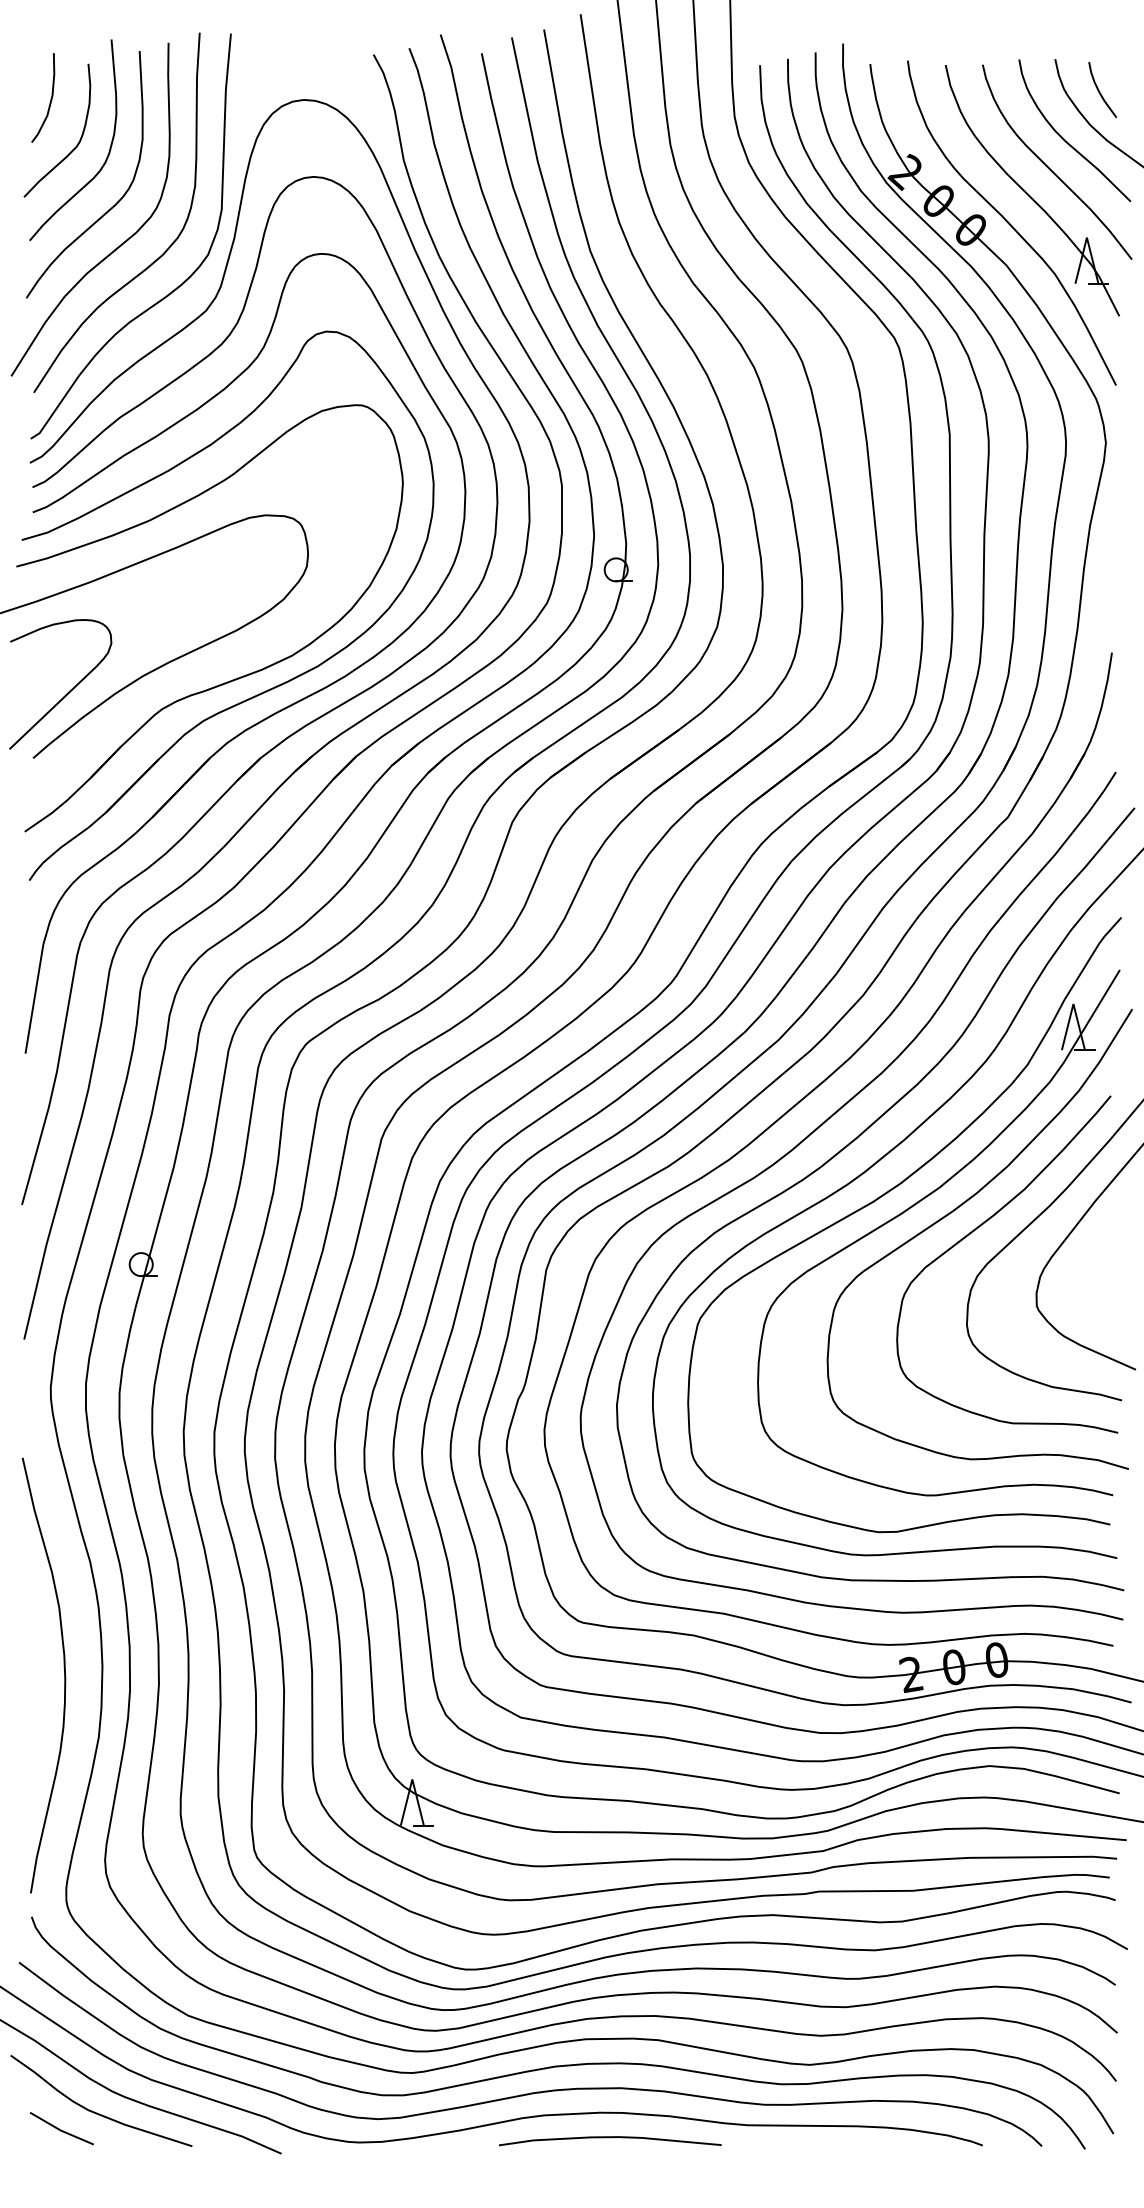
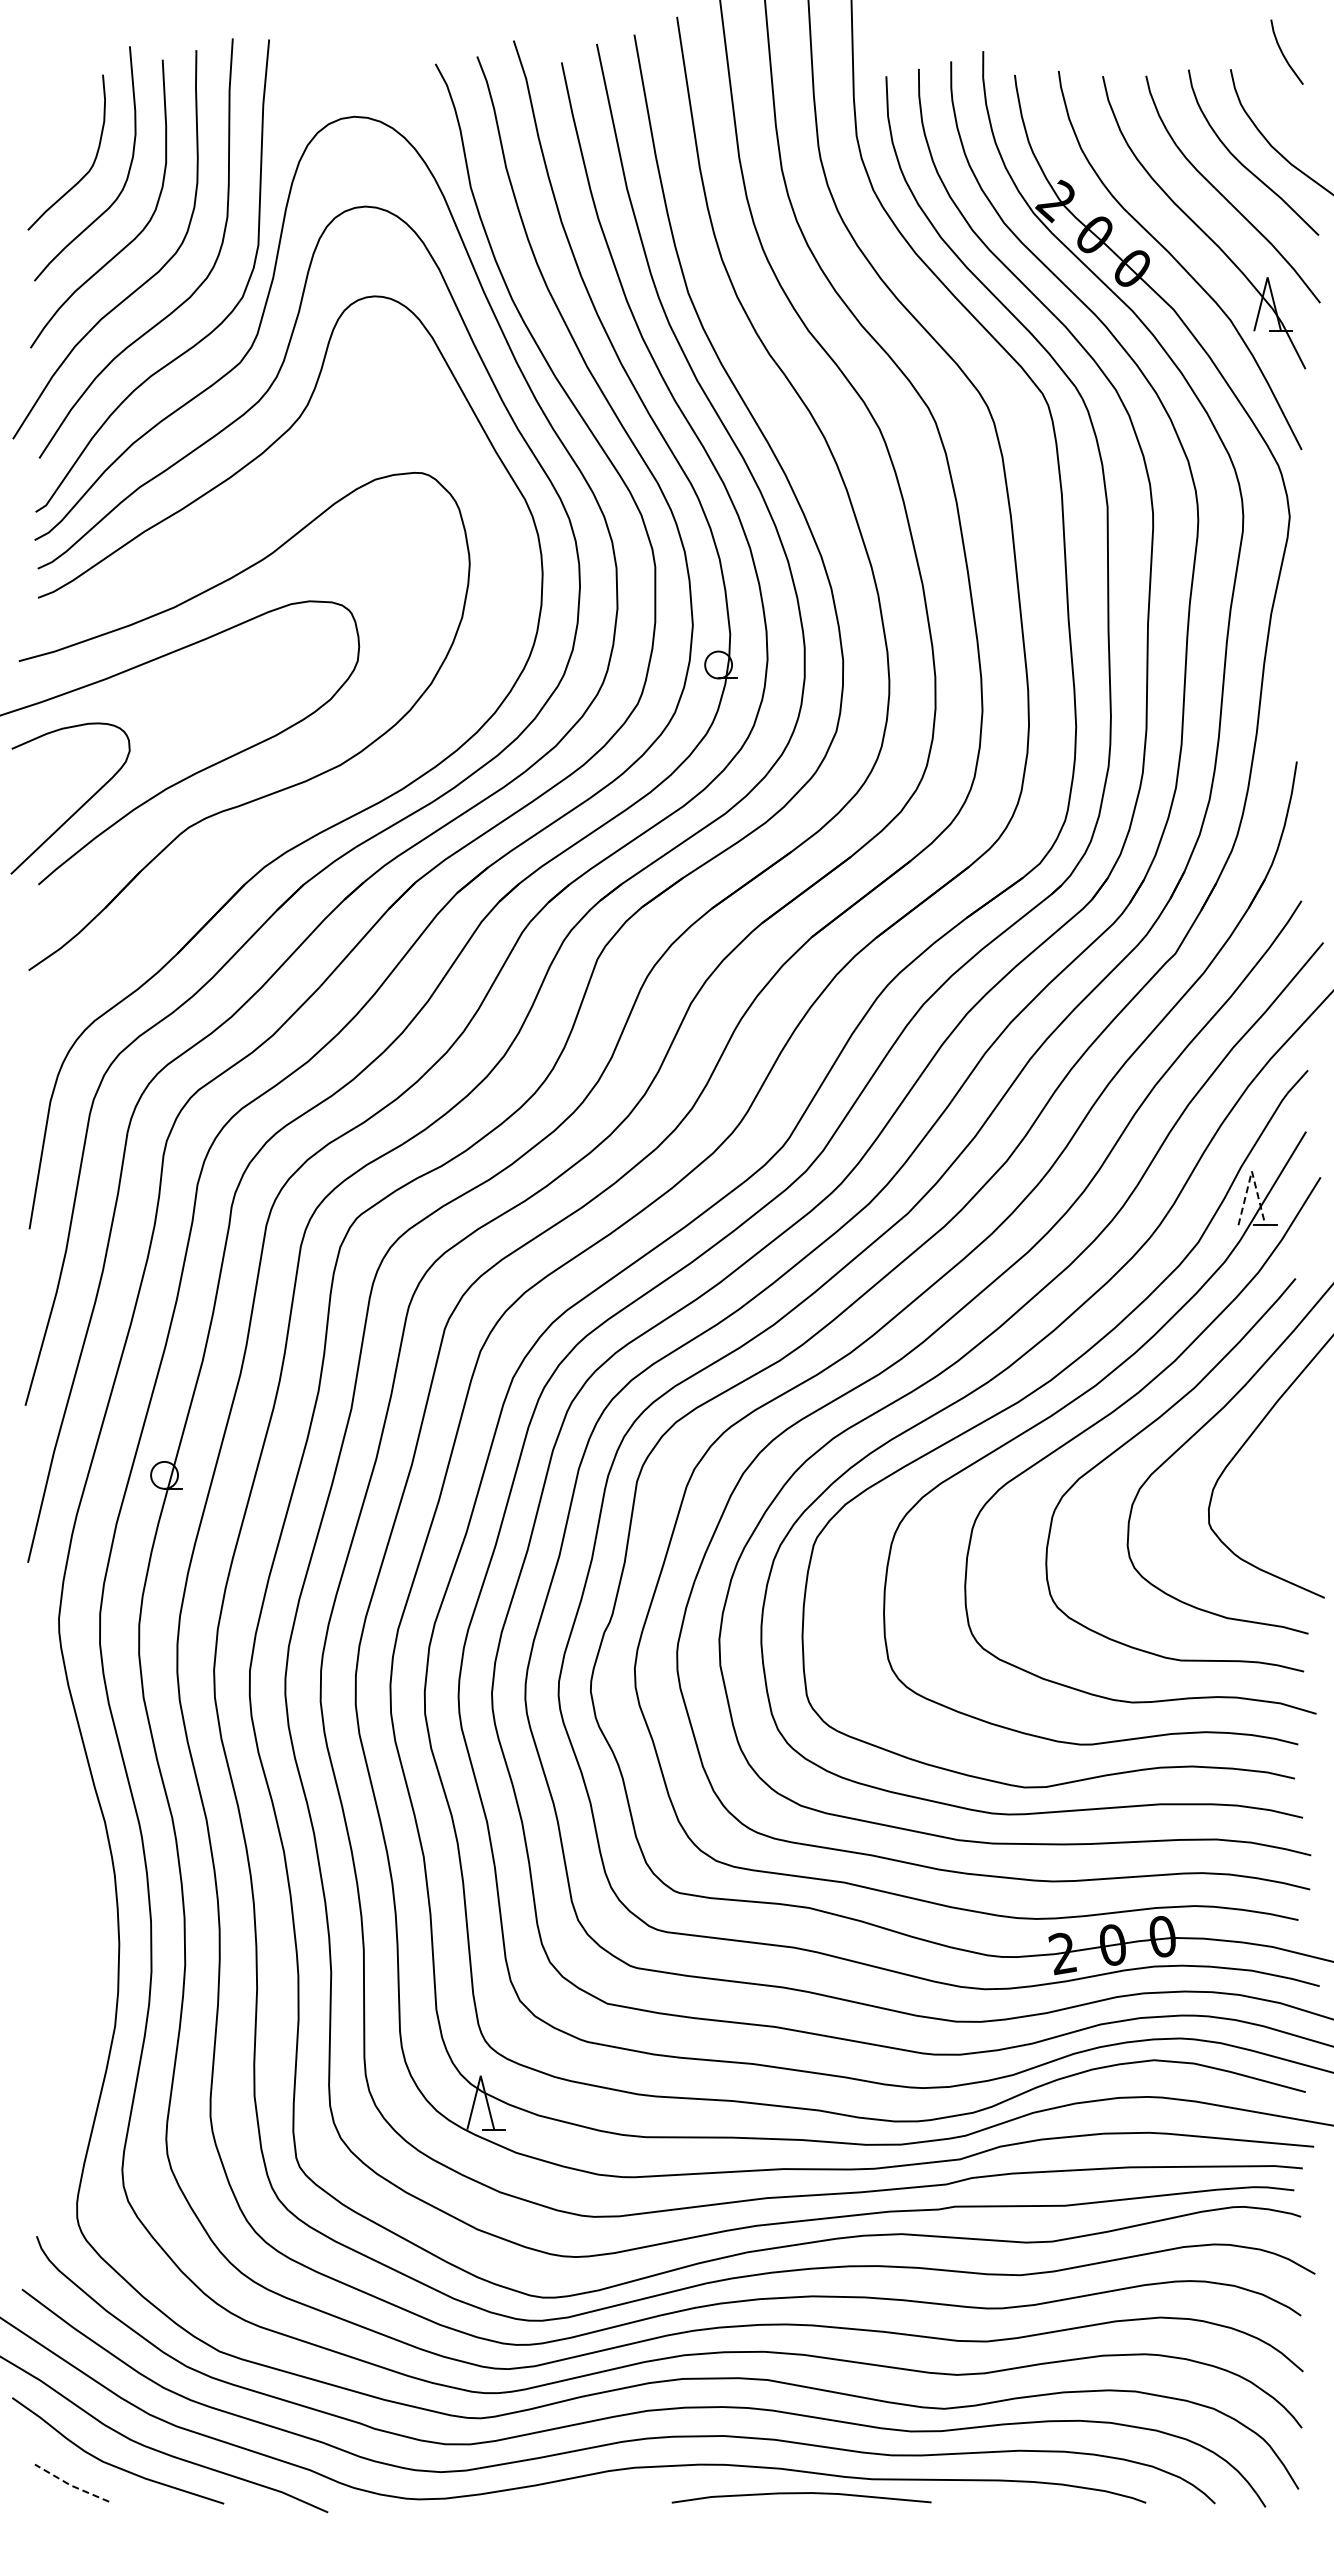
curve: (1099, 91) -> (1283, 53), moved
curve: (50, 99) -> (58, 116), removed
part: (268, 689) -> (312, 804), removed
line: (1073, 1004) -> (1251, 1171), solid -> dashed
curve: (64, 1675) -> (74, 1954), removed
line: (60, 2130) -> (70, 2485), solid -> dashed
curve: (610, 2138) -> (801, 2494), moved

